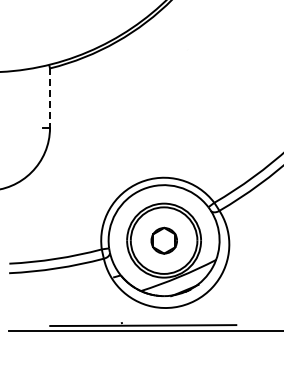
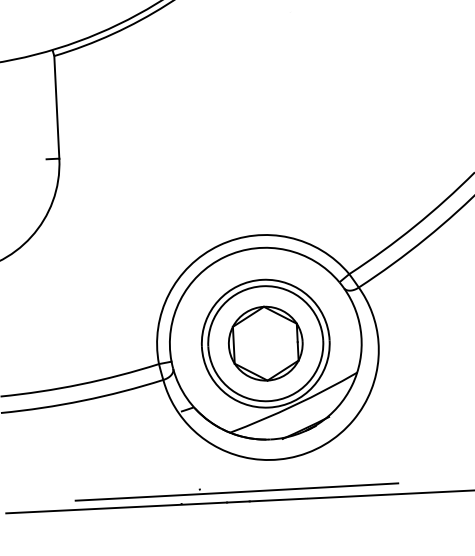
line: (50, 98) -> (57, 107), dashed -> solid
part: (164, 240) -> (266, 343), size x1.67

